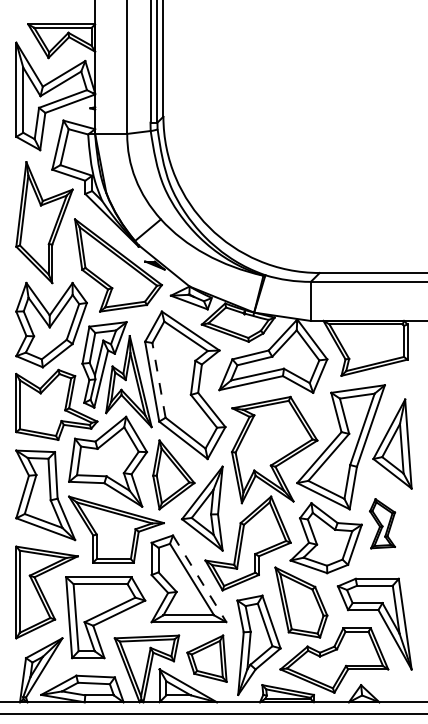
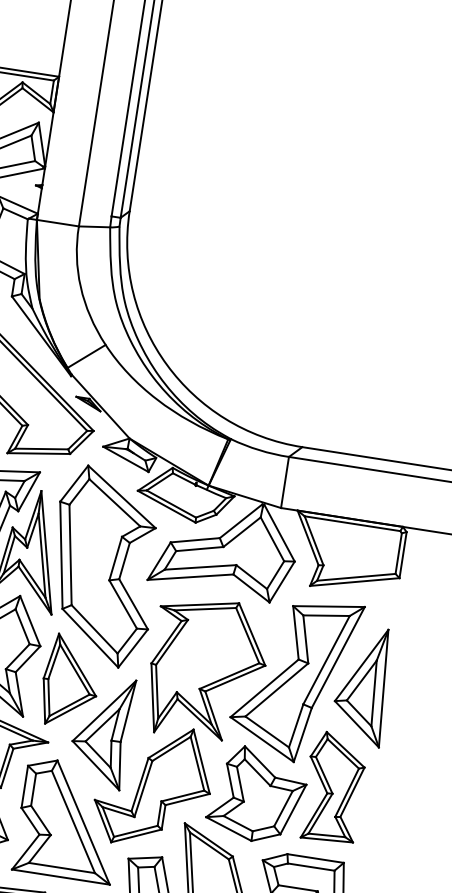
line: (159, 380) -> (71, 555), dashed -> solid
part: (382, 523) -> (333, 787), size x1.67
line: (199, 578) -> (83, 822), dashed -> solid

